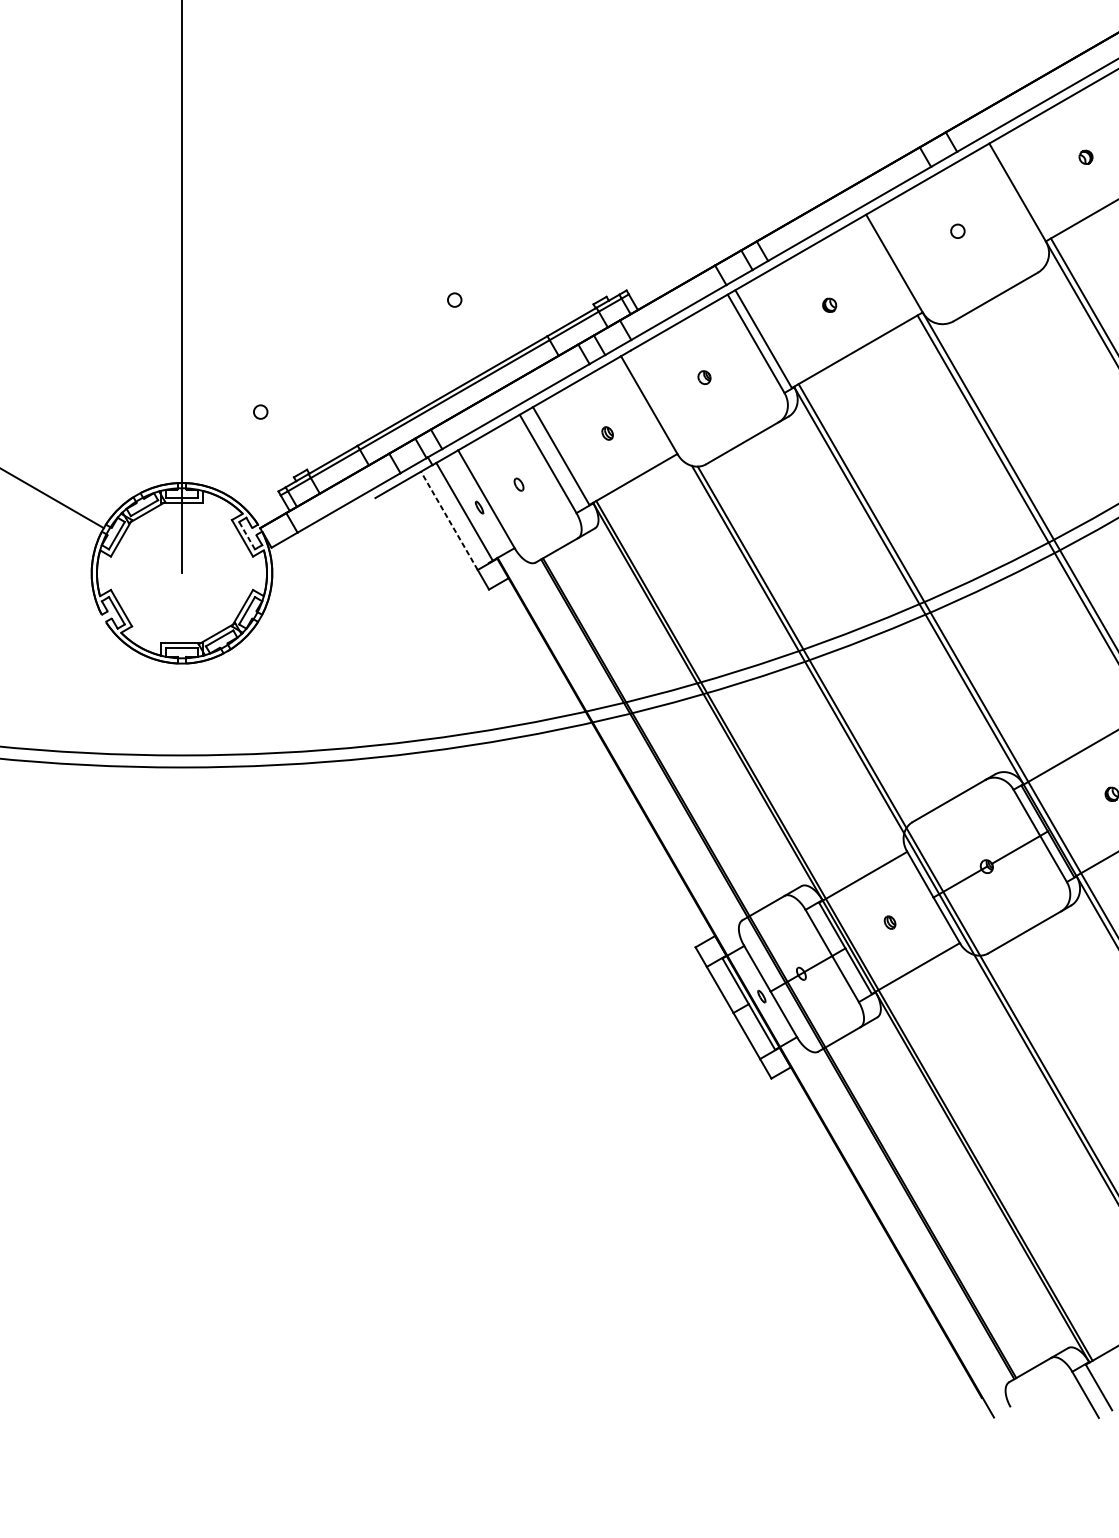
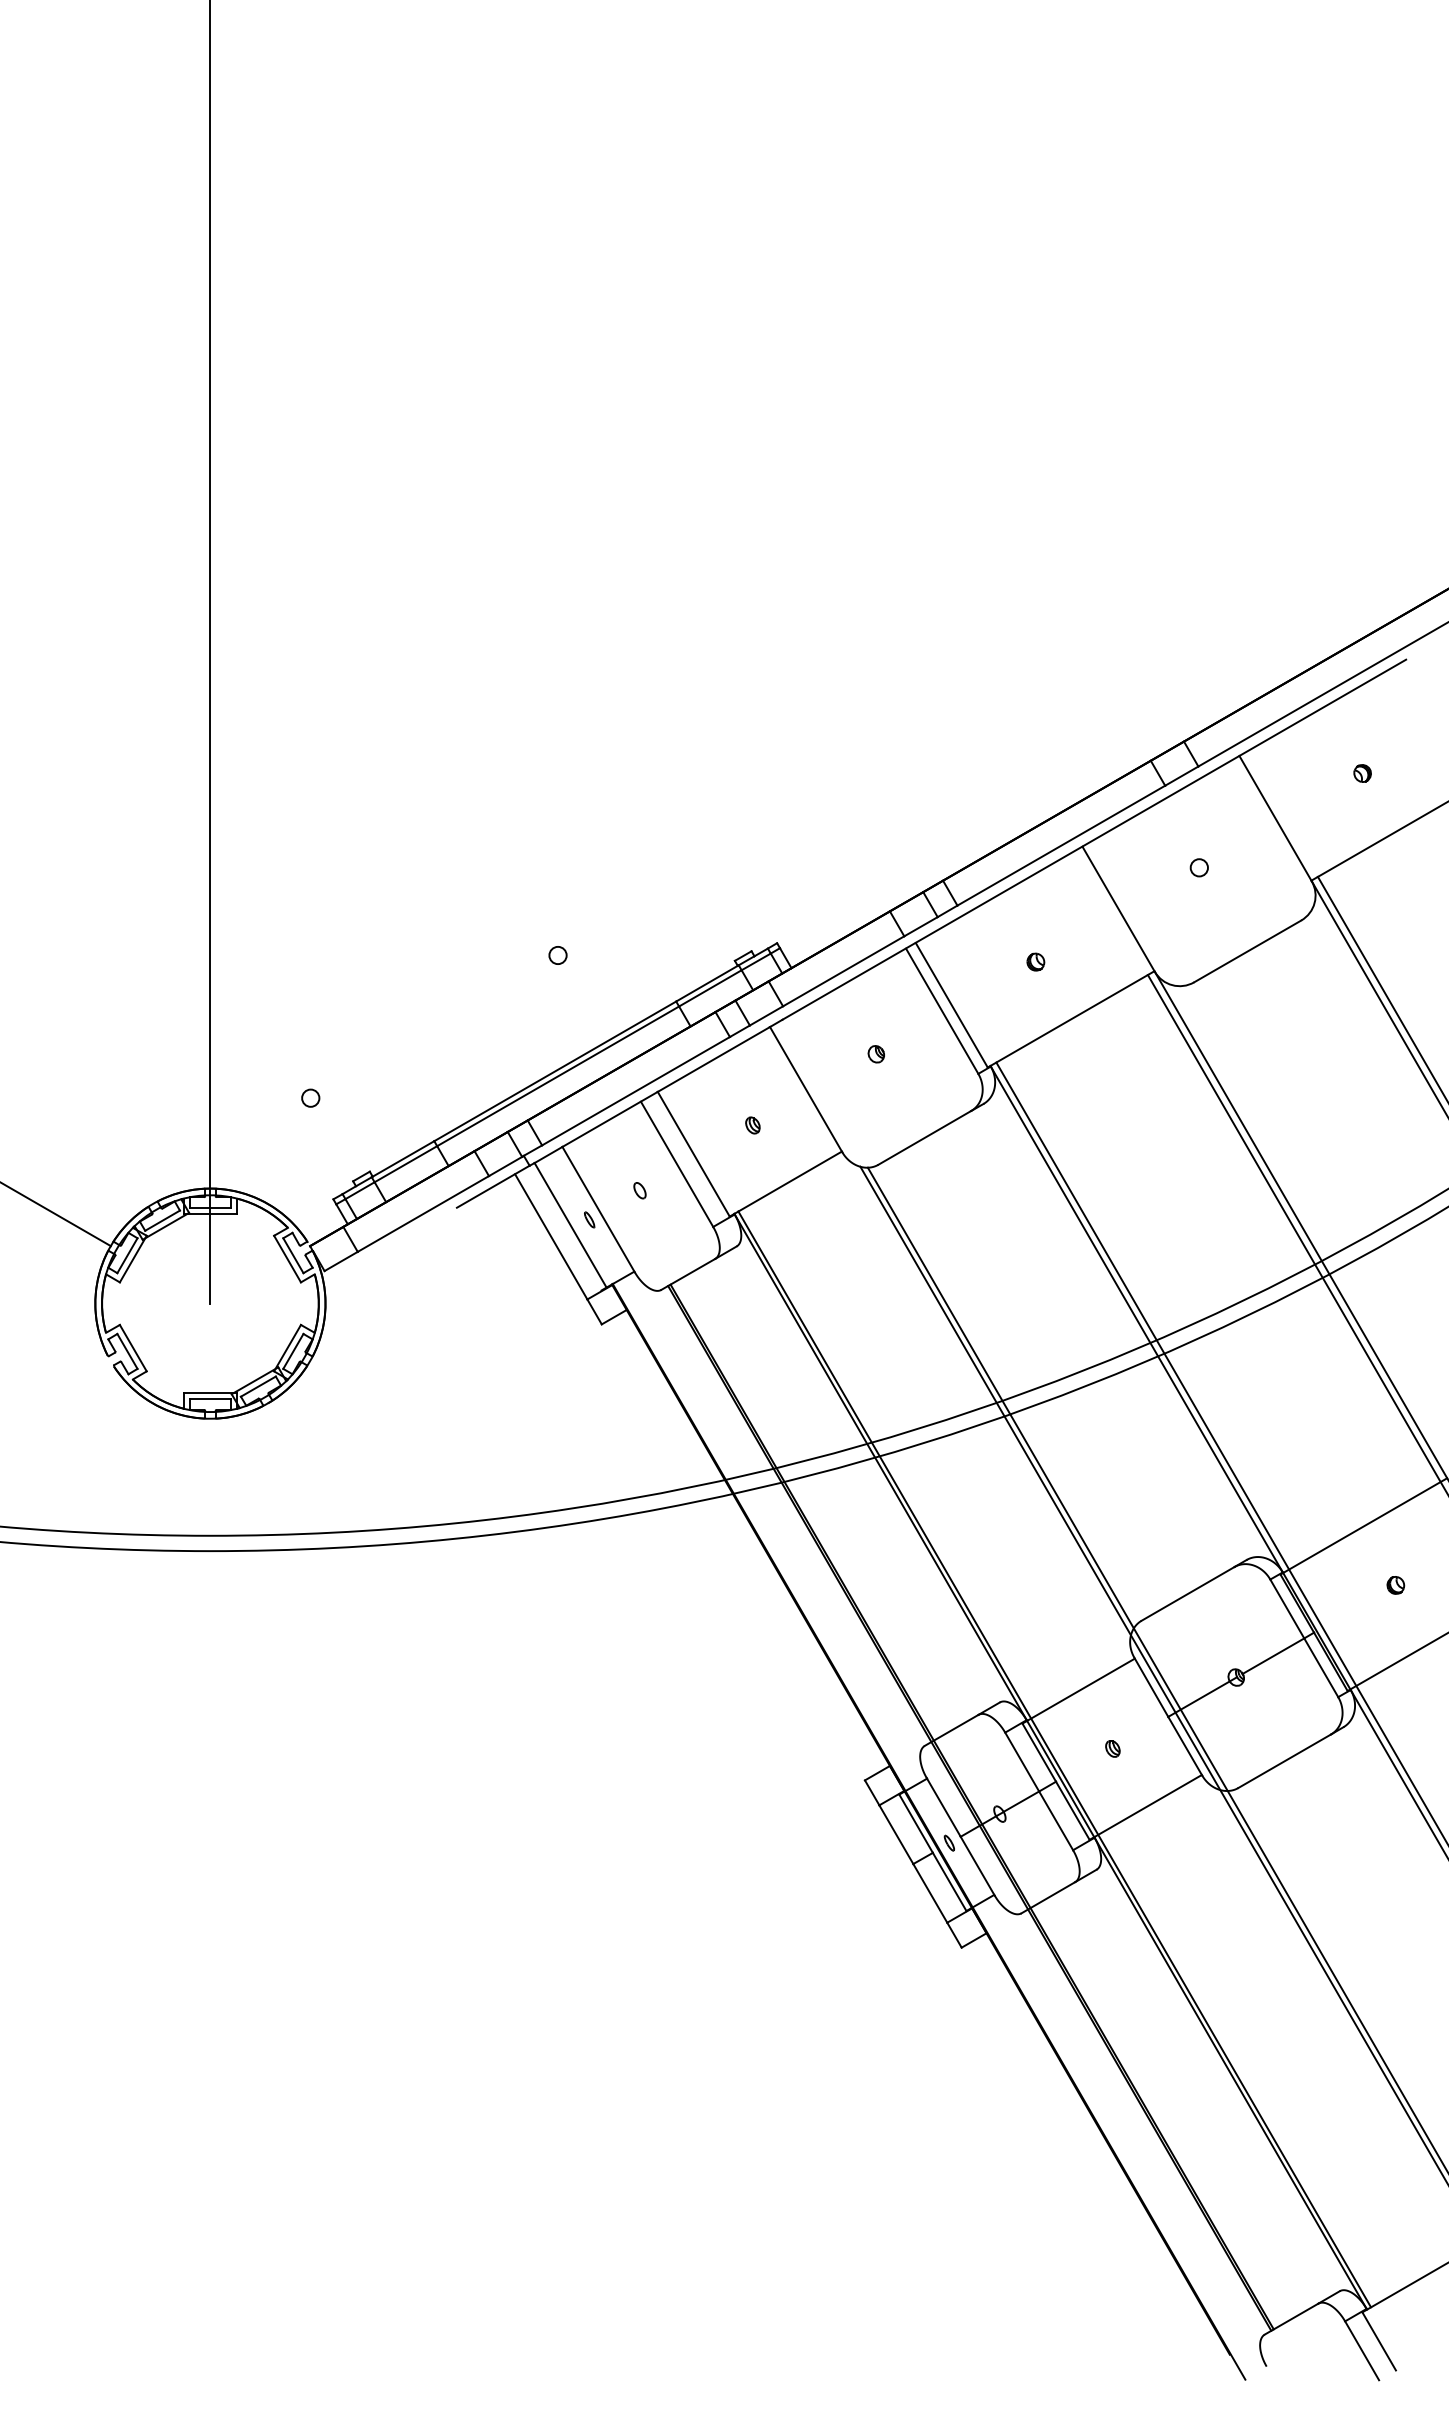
line: (448, 520) -> (550, 1236), dashed -> solid
line: (247, 535) -> (293, 1255), dashed -> solid

